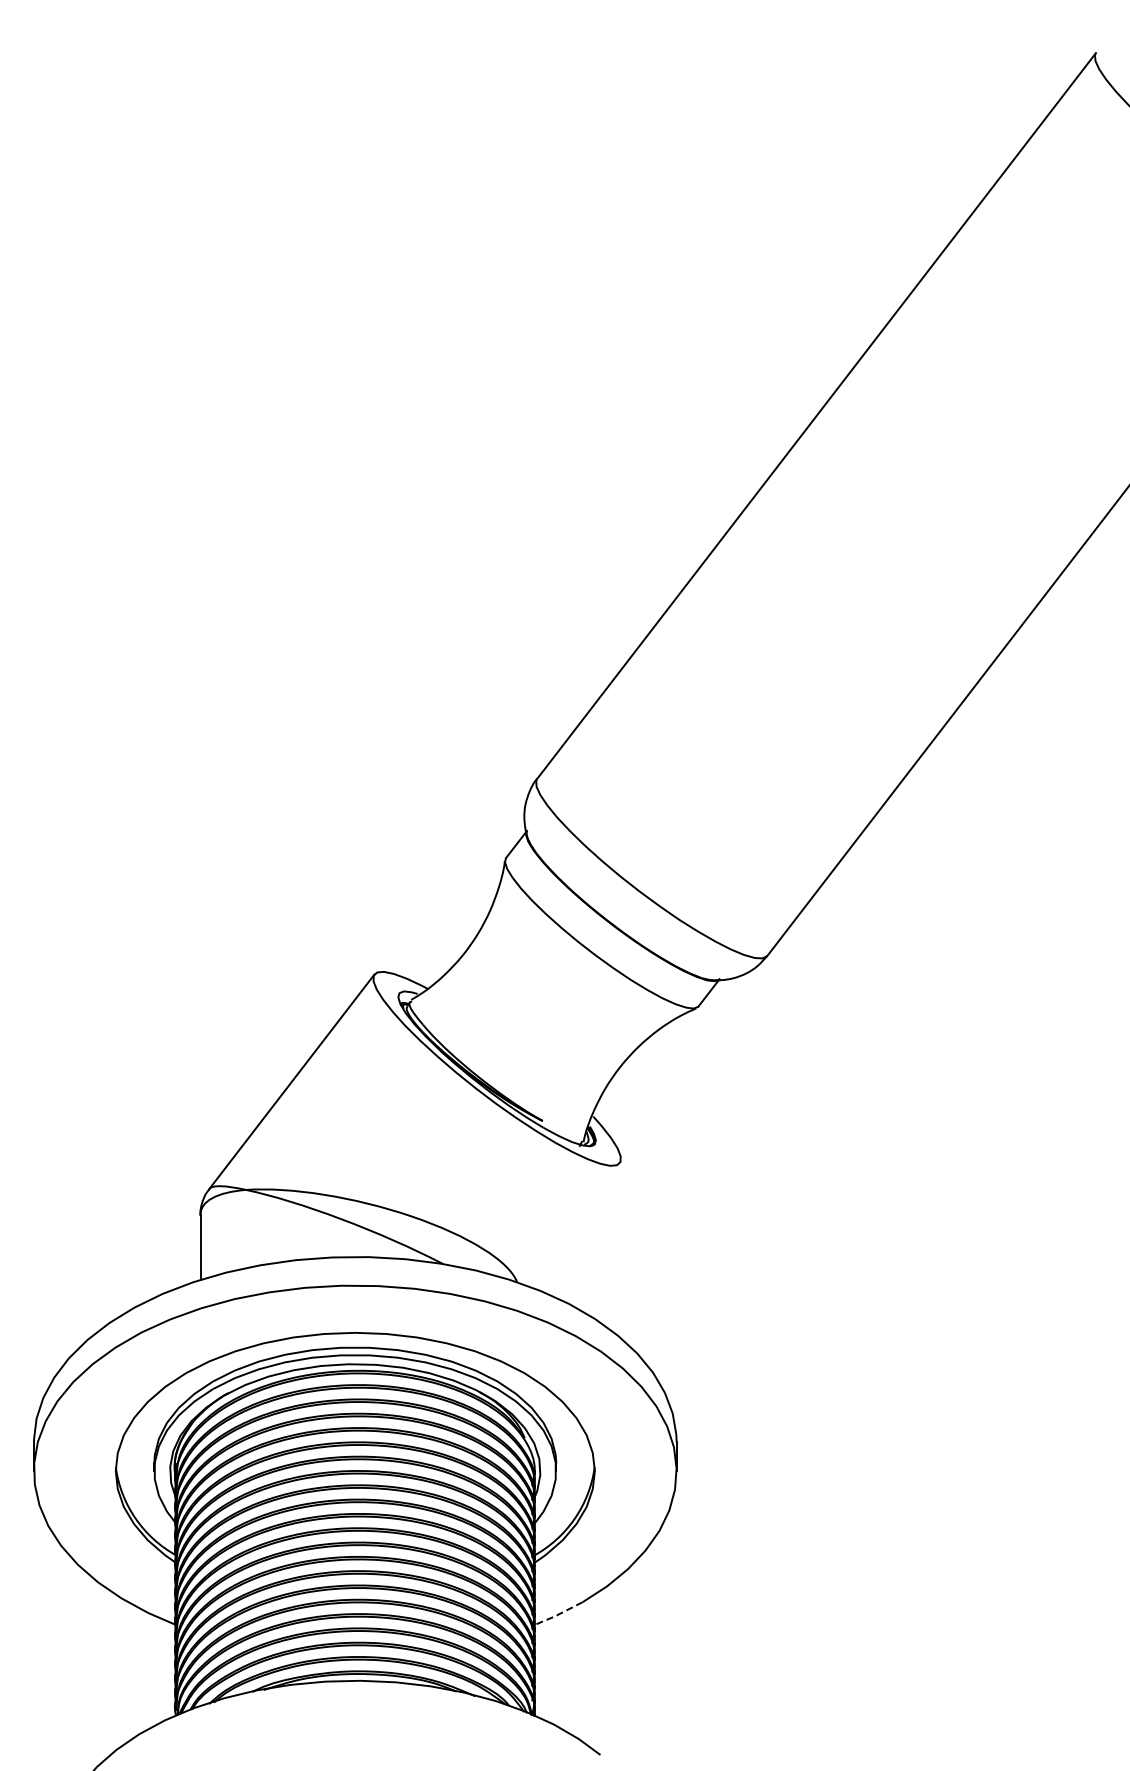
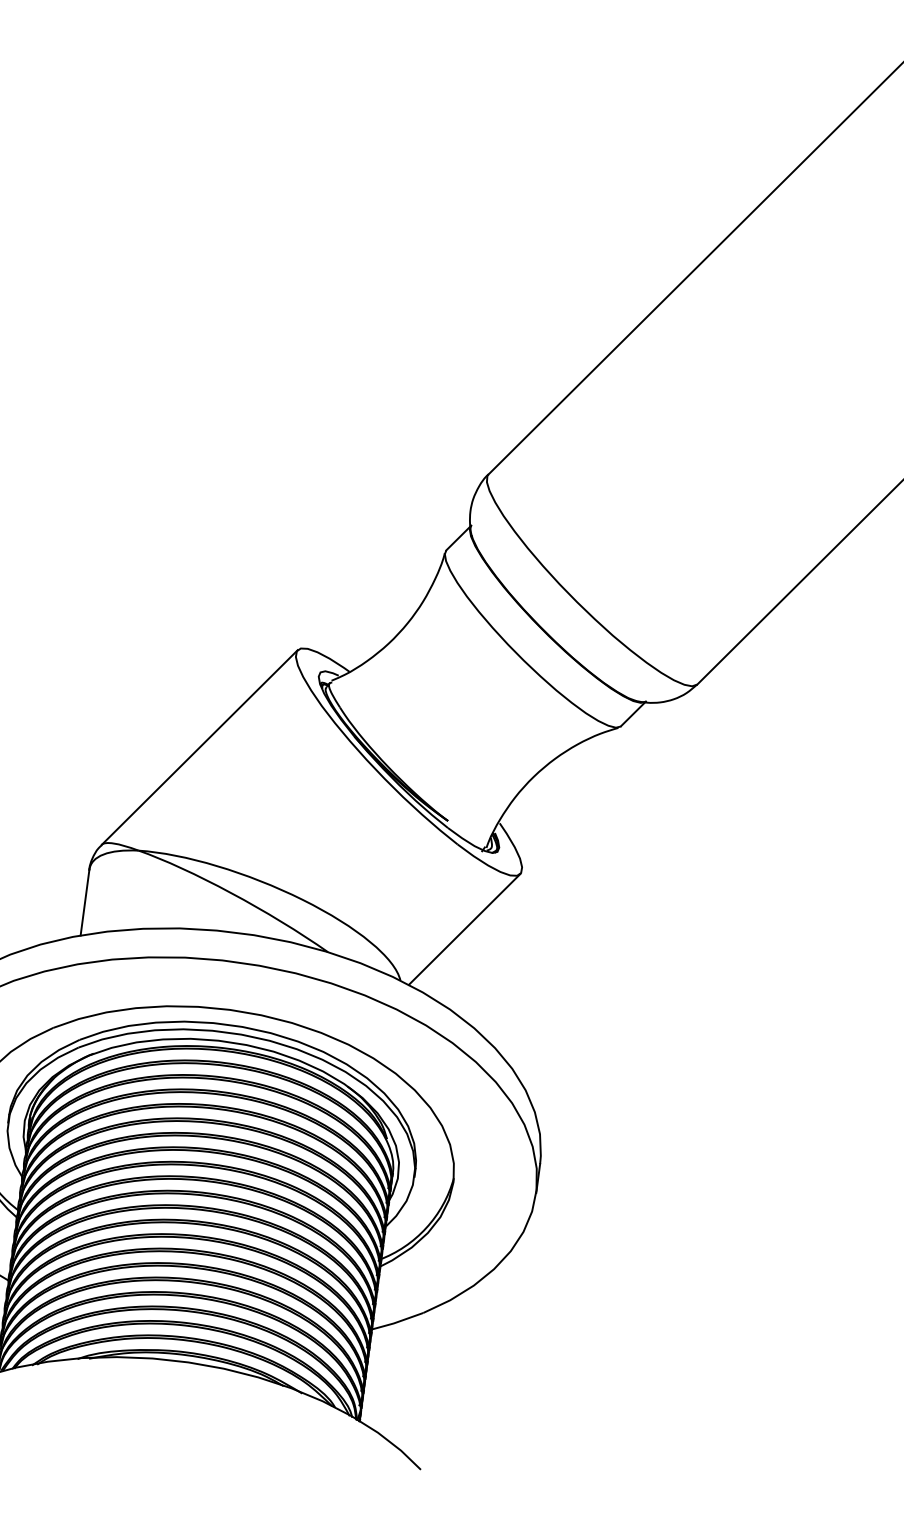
line: (572, 1224) -> (464, 929), added
line: (558, 1614) -> (397, 1322), dashed -> solid

